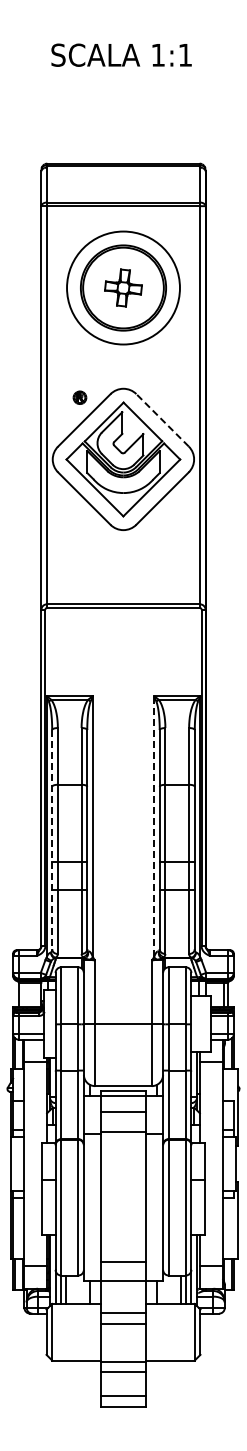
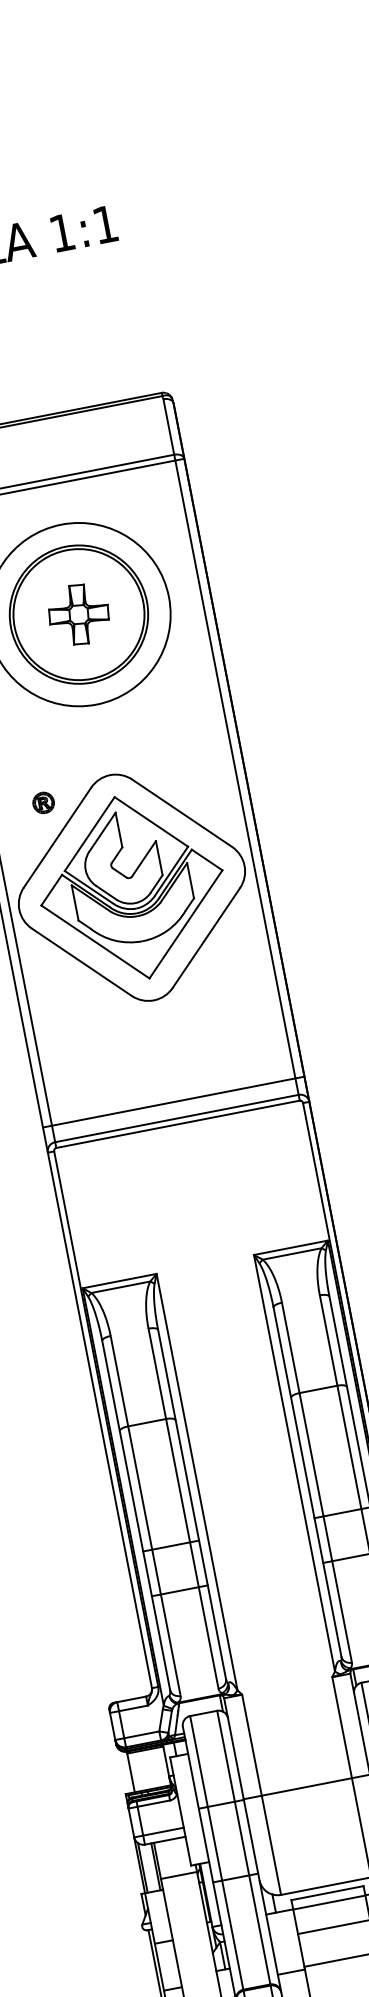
line: (162, 419) -> (181, 812), dashed -> solid
line: (123, 593) -> (173, 1101), added
line: (154, 826) -> (295, 1462), dashed -> solid
line: (52, 839) -> (136, 1515), dashed -> solid

